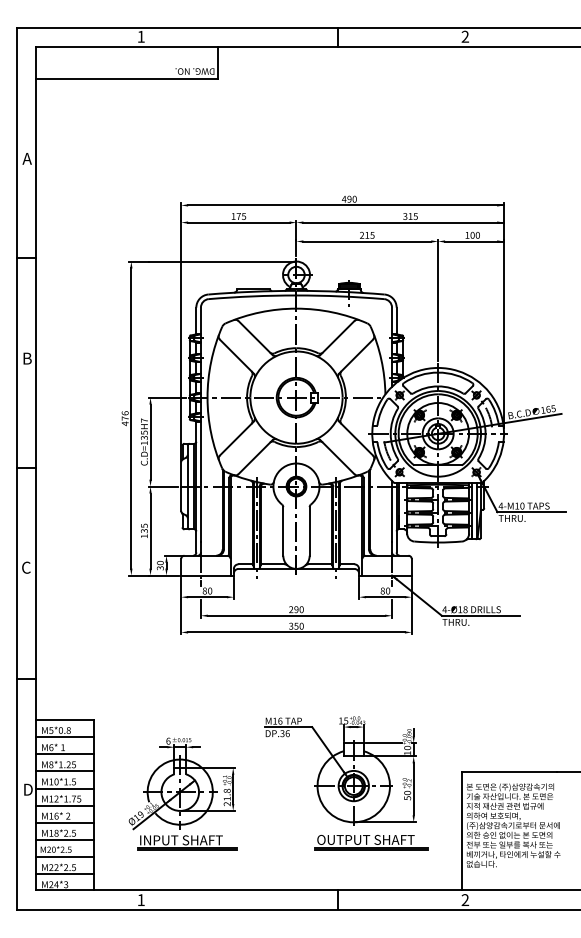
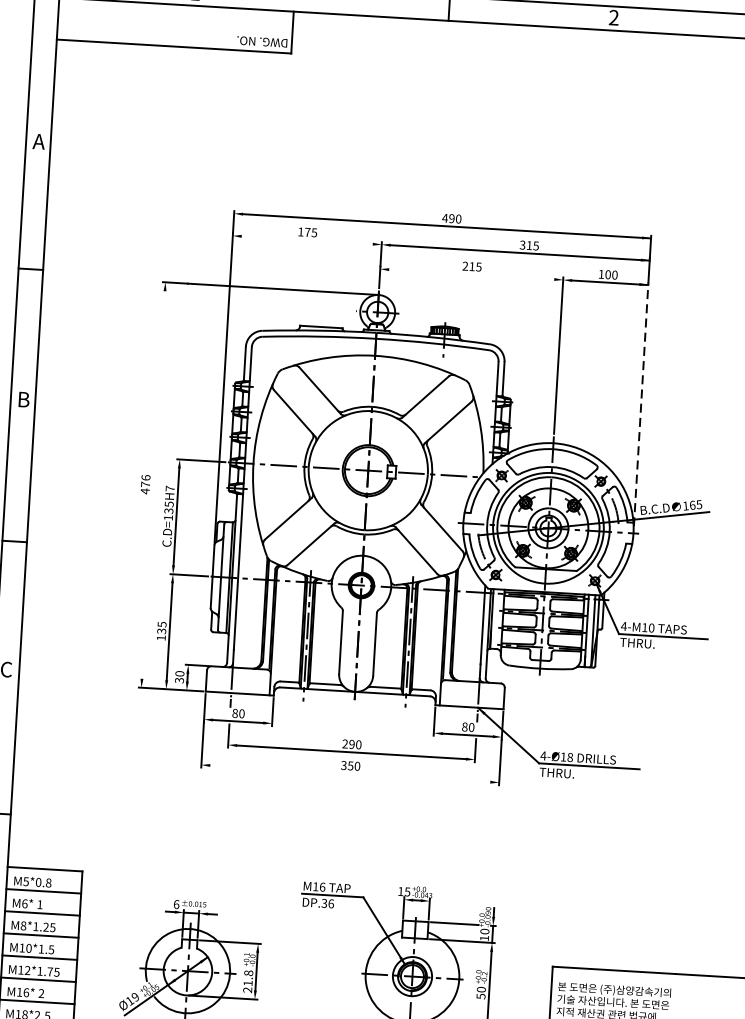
line: (238, 222) -> (306, 240), removed
line: (367, 241) -> (471, 274), removed
line: (504, 333) -> (641, 403), solid -> dashed
line: (131, 418) -> (153, 484), removed
line: (296, 632) -> (350, 773), removed

